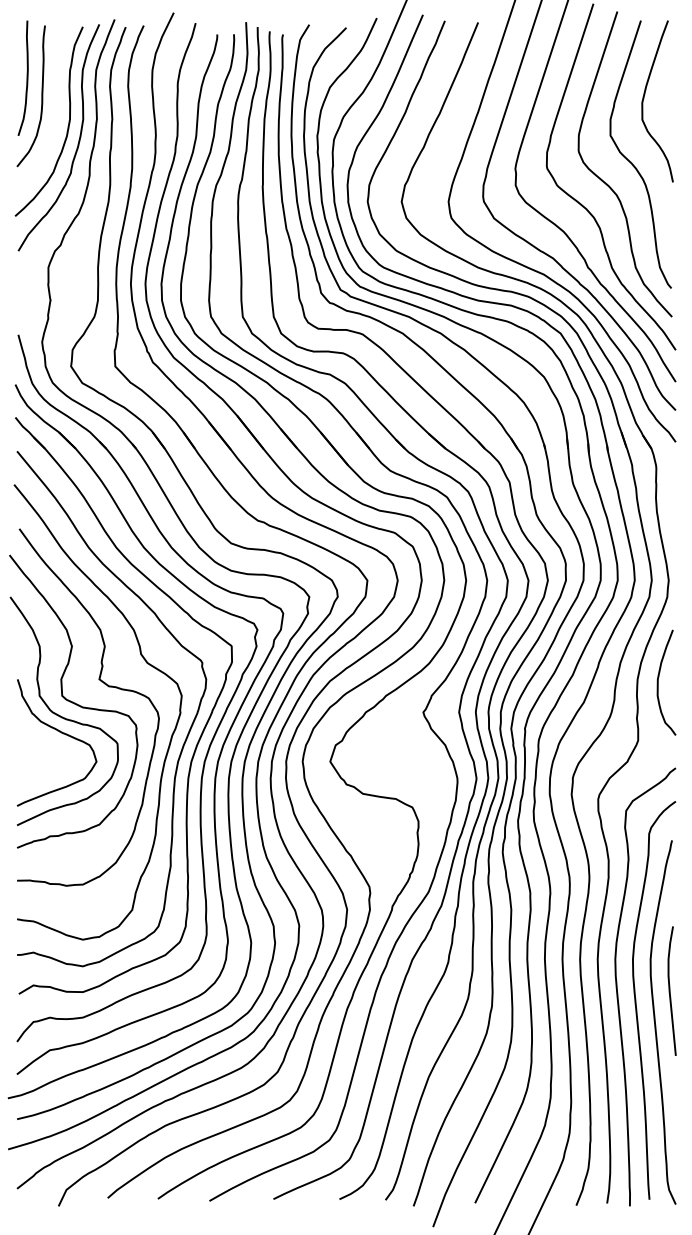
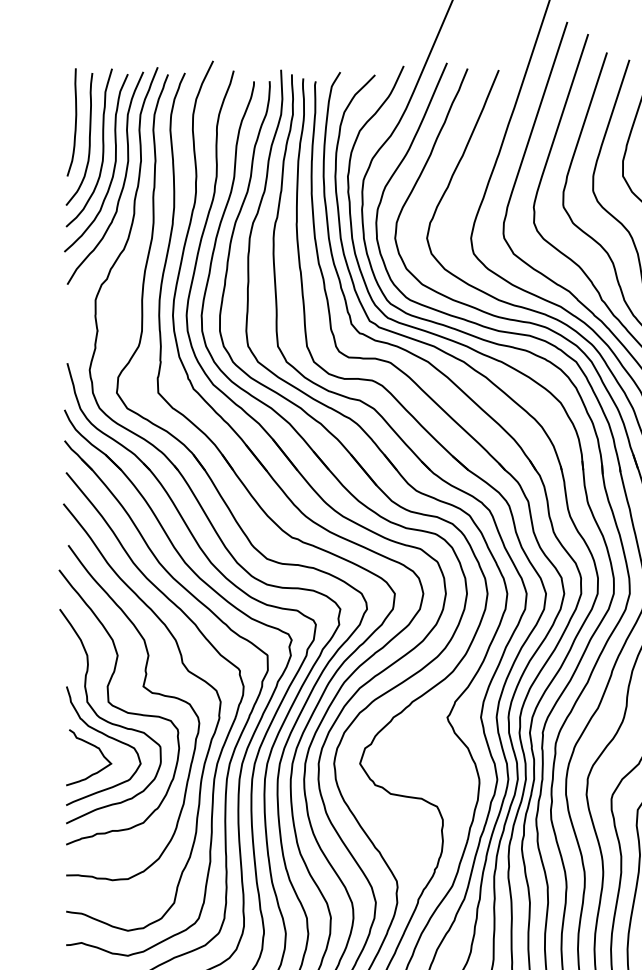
curve: (55, 104) -> (102, 147), added
curve: (49, 745) -> (96, 748), added

